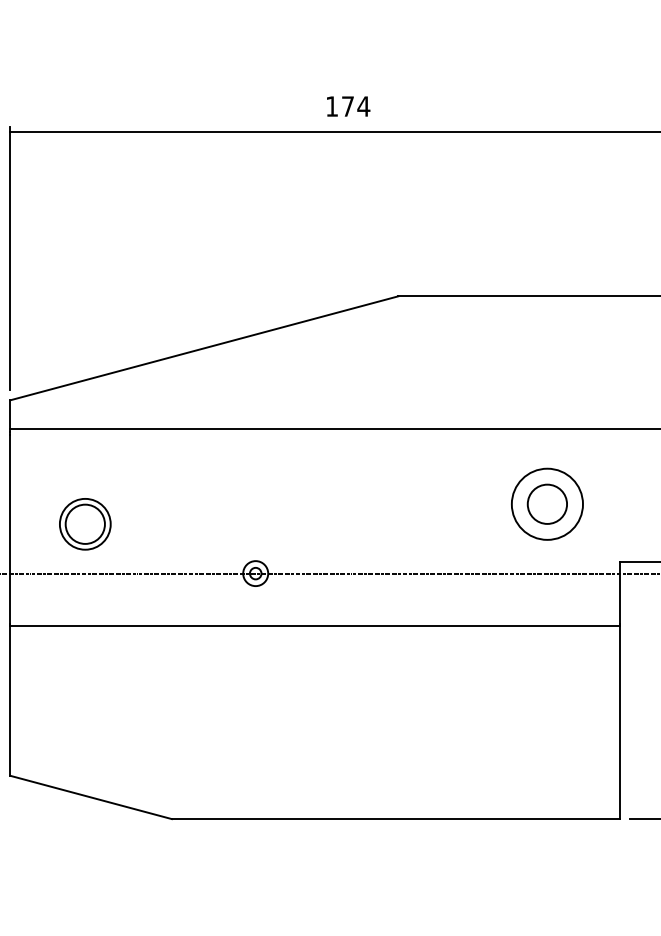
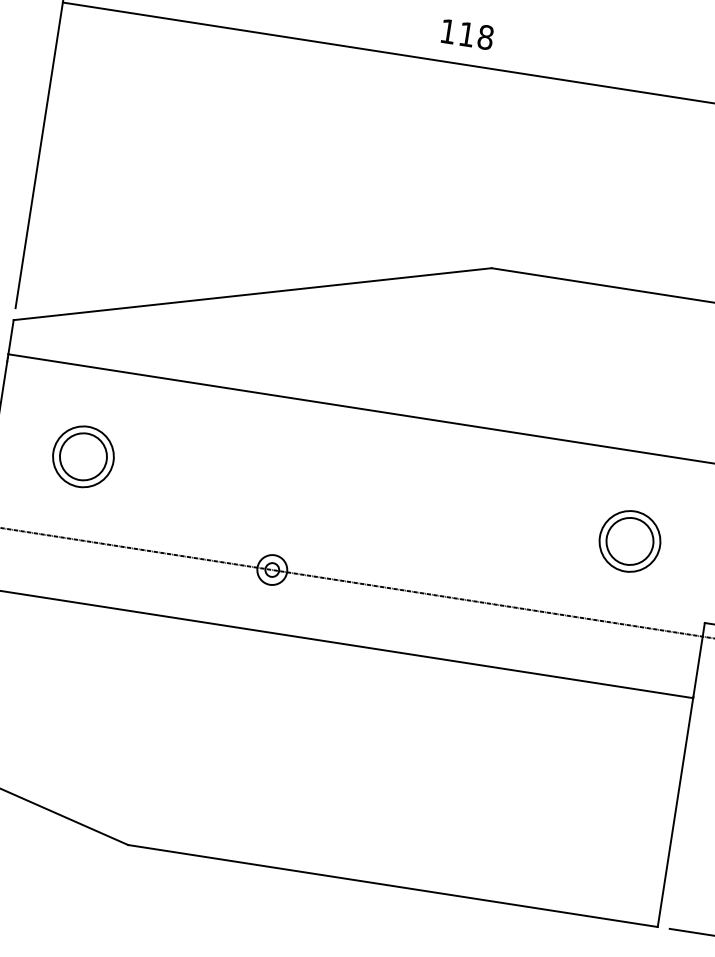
text: (356, 106) -> (477, 36), 174 -> 118
circle: (547, 503) -> (630, 540), size x0.71
part: (85, 524) -> (83, 457), moved

